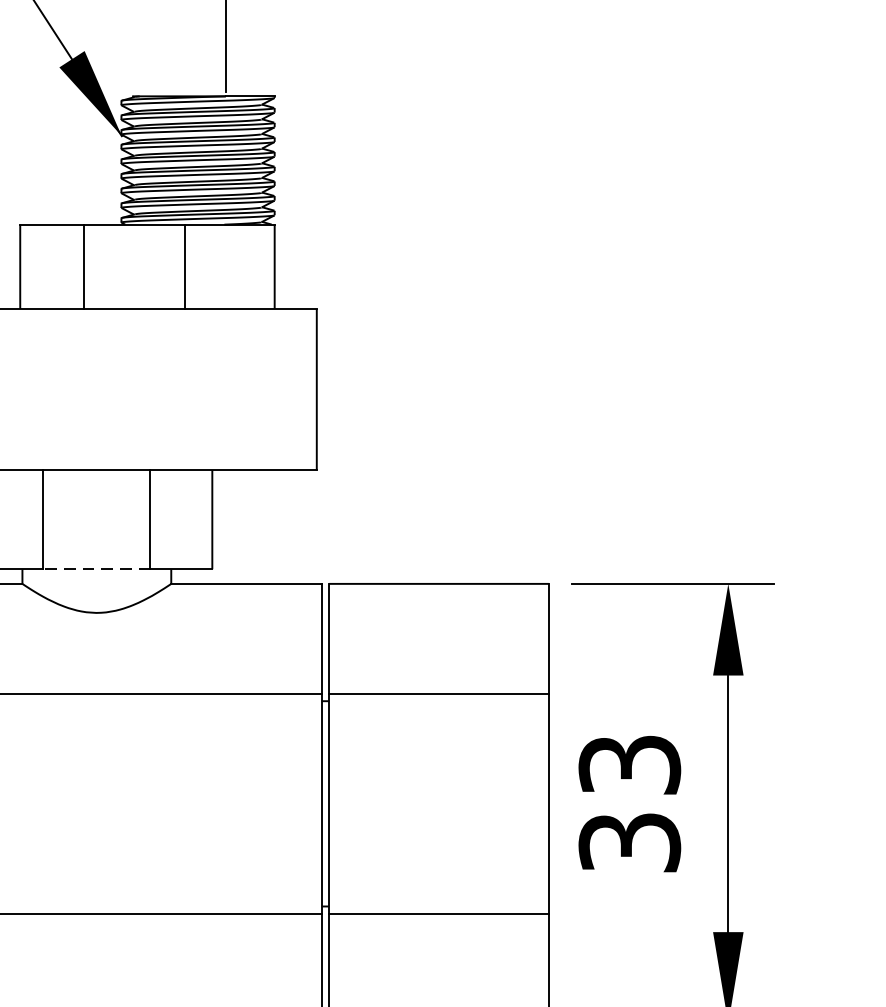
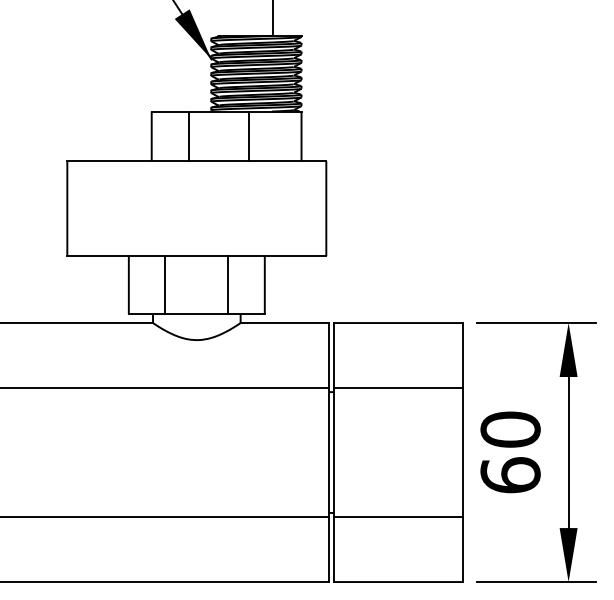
line: (96, 569) -> (196, 314), dashed -> solid
text: (629, 803) -> (510, 452), 33 -> 60

